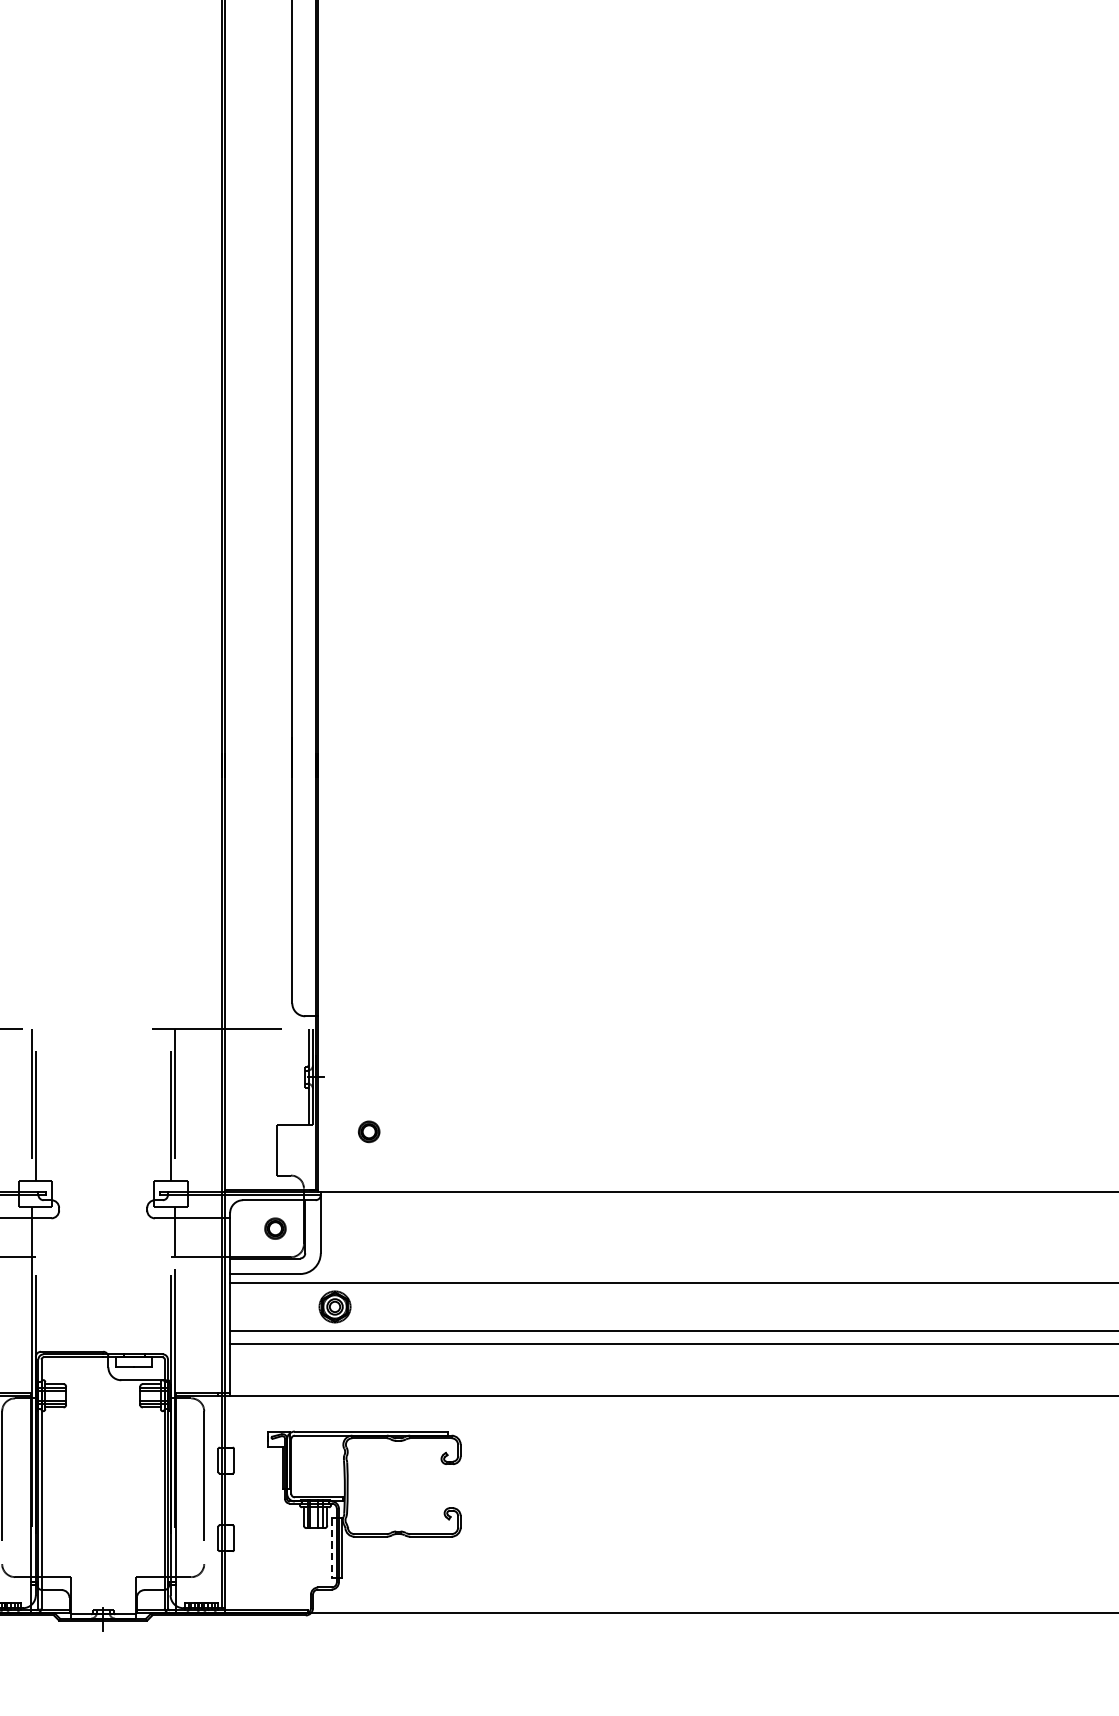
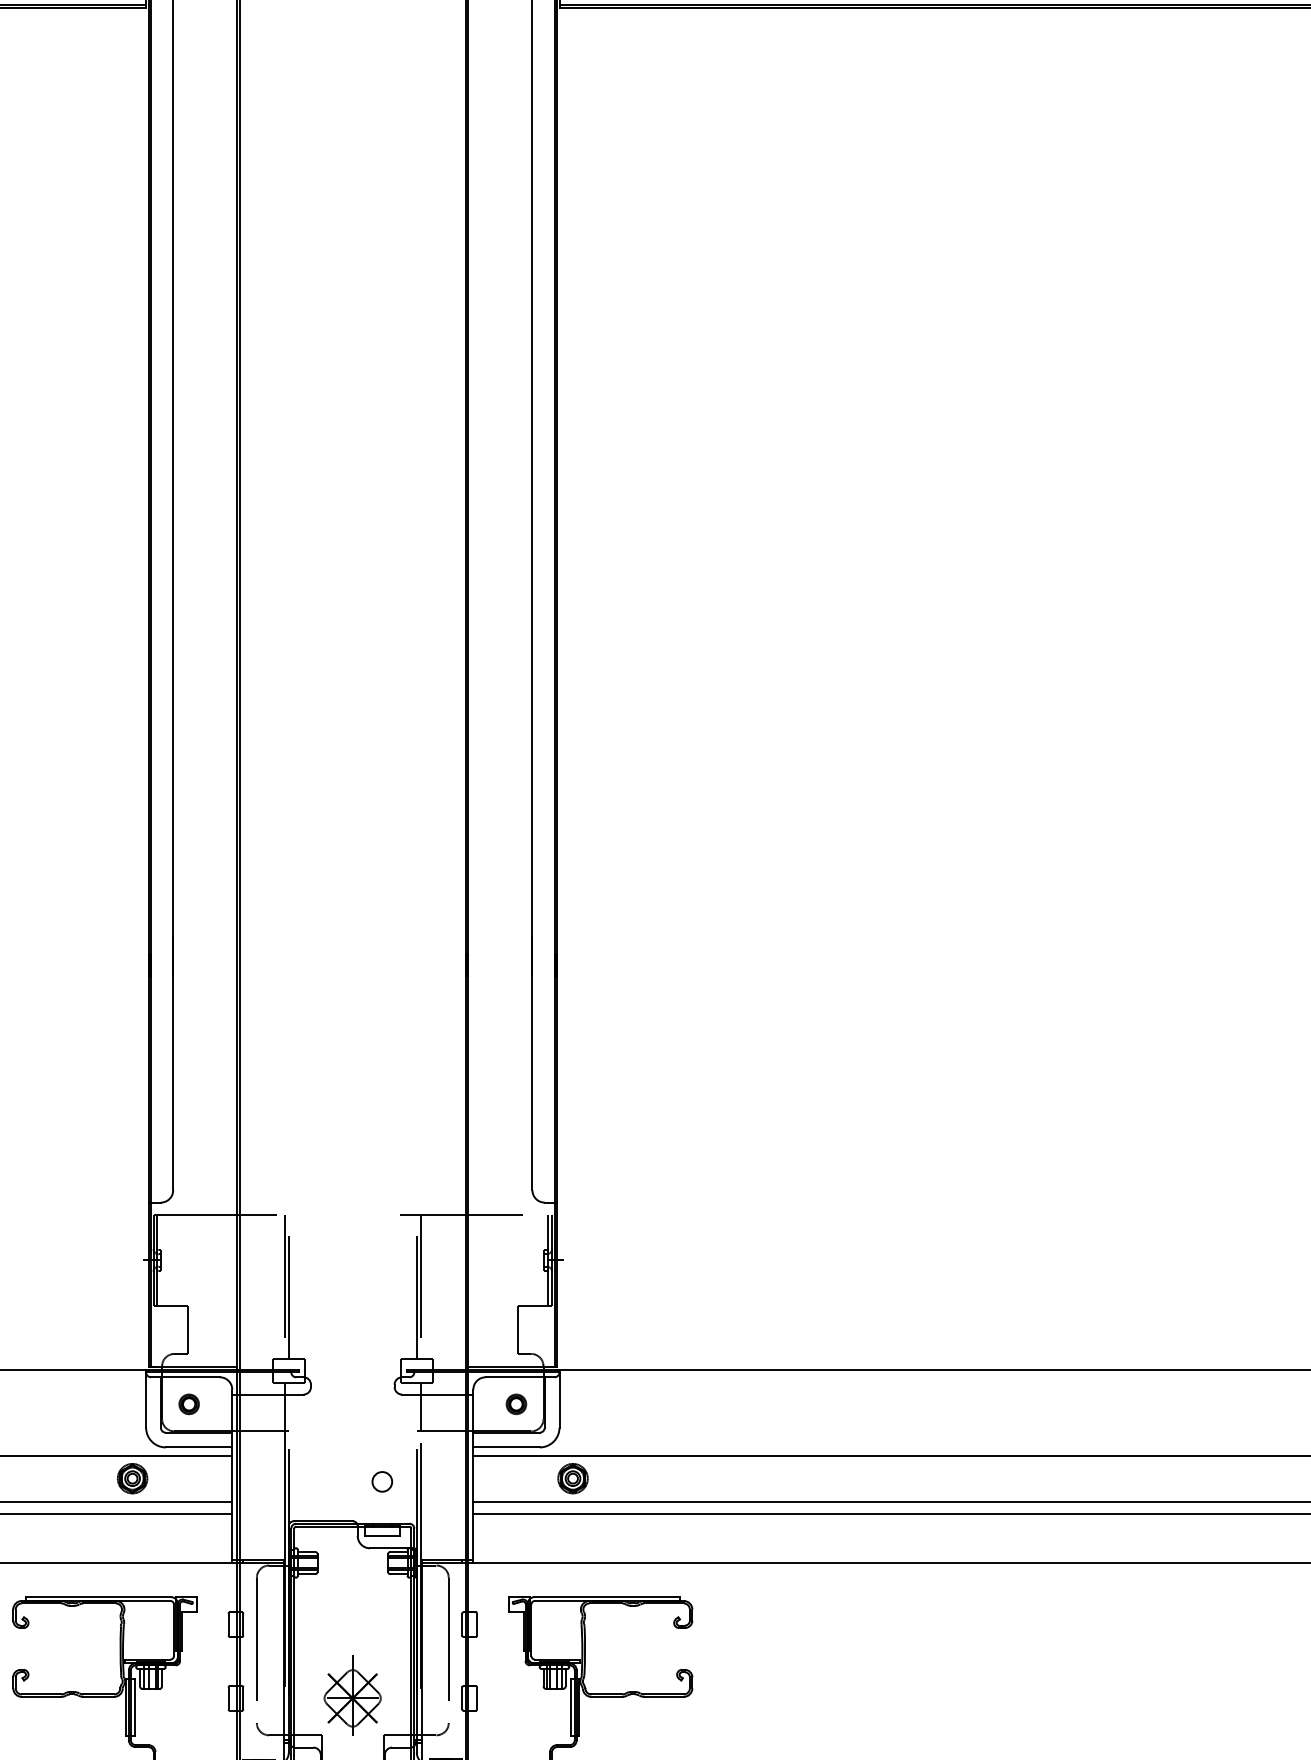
part: (369, 1131) -> (605, 1312), removed
circle: (134, 1309) -> (382, 1481), added
part: (102, 1535) -> (352, 1695), added
line: (332, 1548) -> (570, 1708), dashed -> solid

